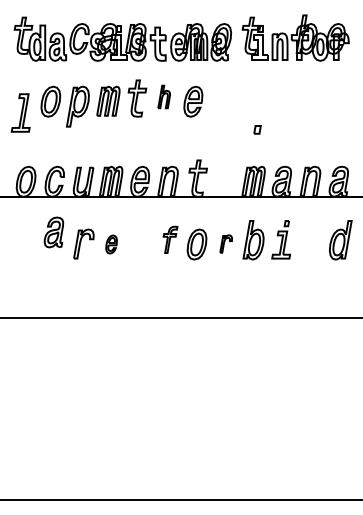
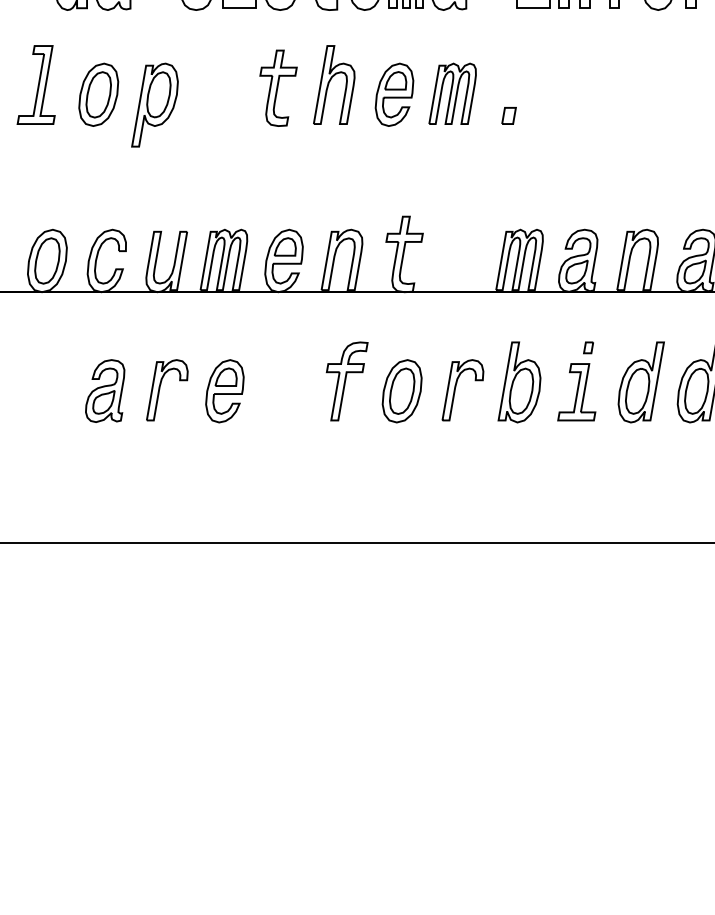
part: (163, 96) -> (332, 83), size x1.67
part: (108, 100) -> (452, 92), moved
part: (20, 112) -> (35, 83), moved
part: (257, 129) -> (508, 115), moved
part: (53, 232) -> (104, 391), moved
part: (170, 239) -> (347, 380), size x1.43
part: (312, 240) -> (641, 382), added
part: (225, 243) -> (461, 389), size x1.67
part: (111, 244) -> (224, 391), size x1.67

